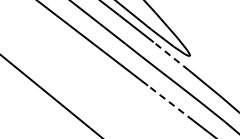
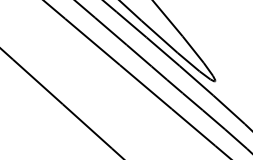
line: (171, 56) -> (196, 80), dashed -> solid
line: (170, 103) -> (193, 127), dashed -> solid

